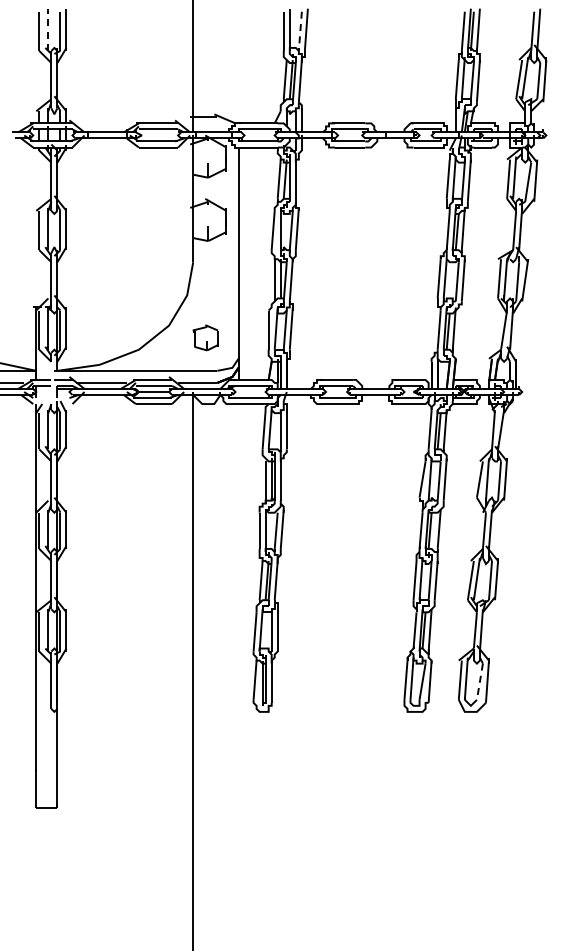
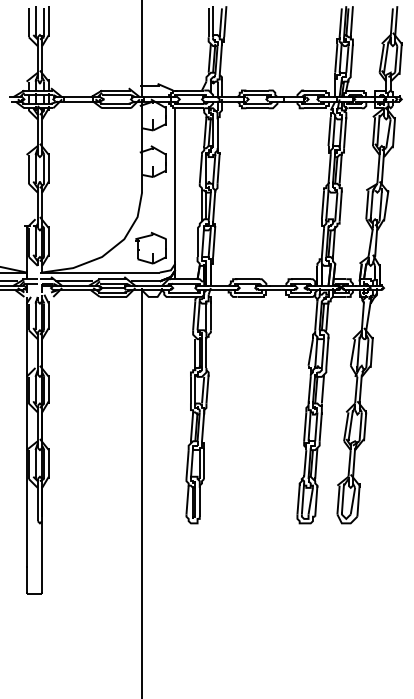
line: (48, 29) -> (35, 21), dashed -> solid
line: (300, 31) -> (220, 22), dashed -> solid
part: (205, 337) -> (151, 248), size x1.67
line: (479, 682) -> (352, 501), dashed -> solid

